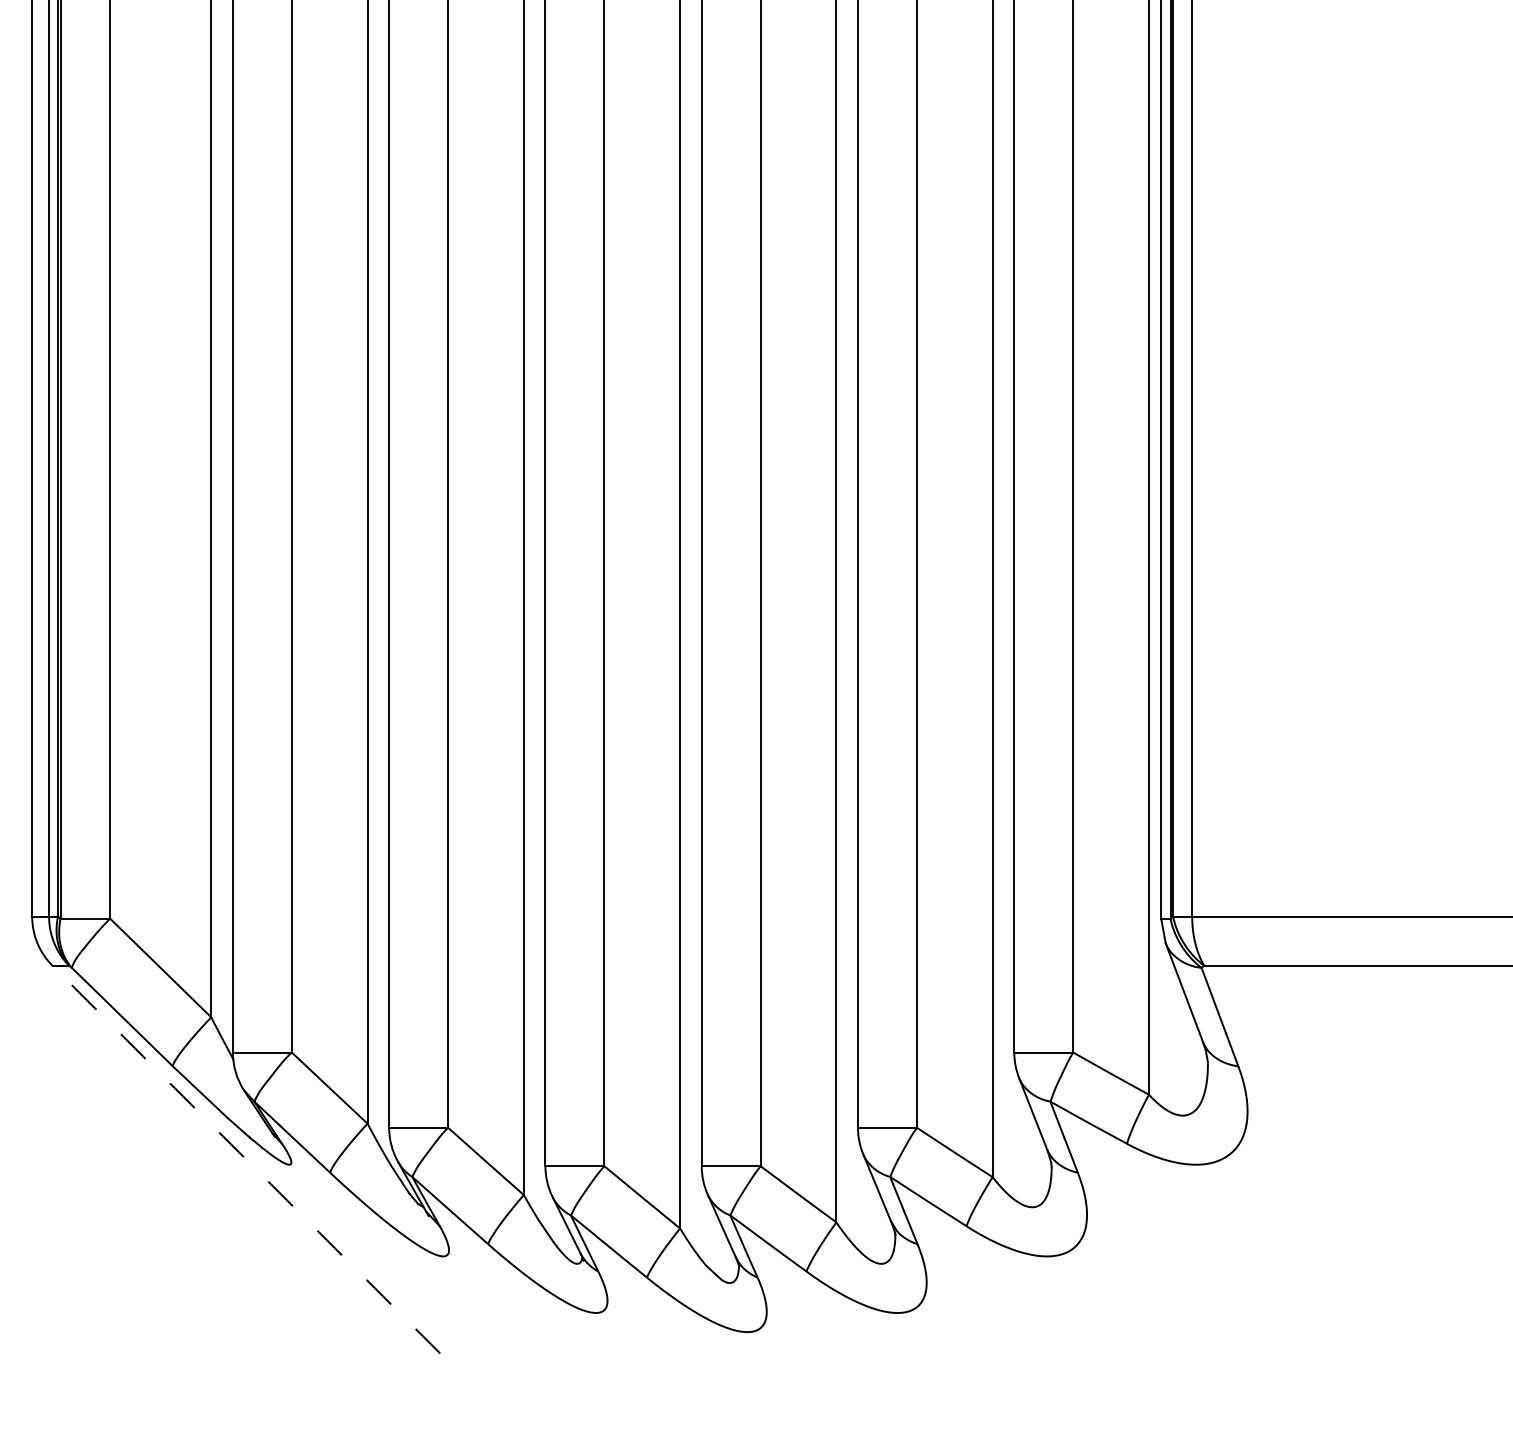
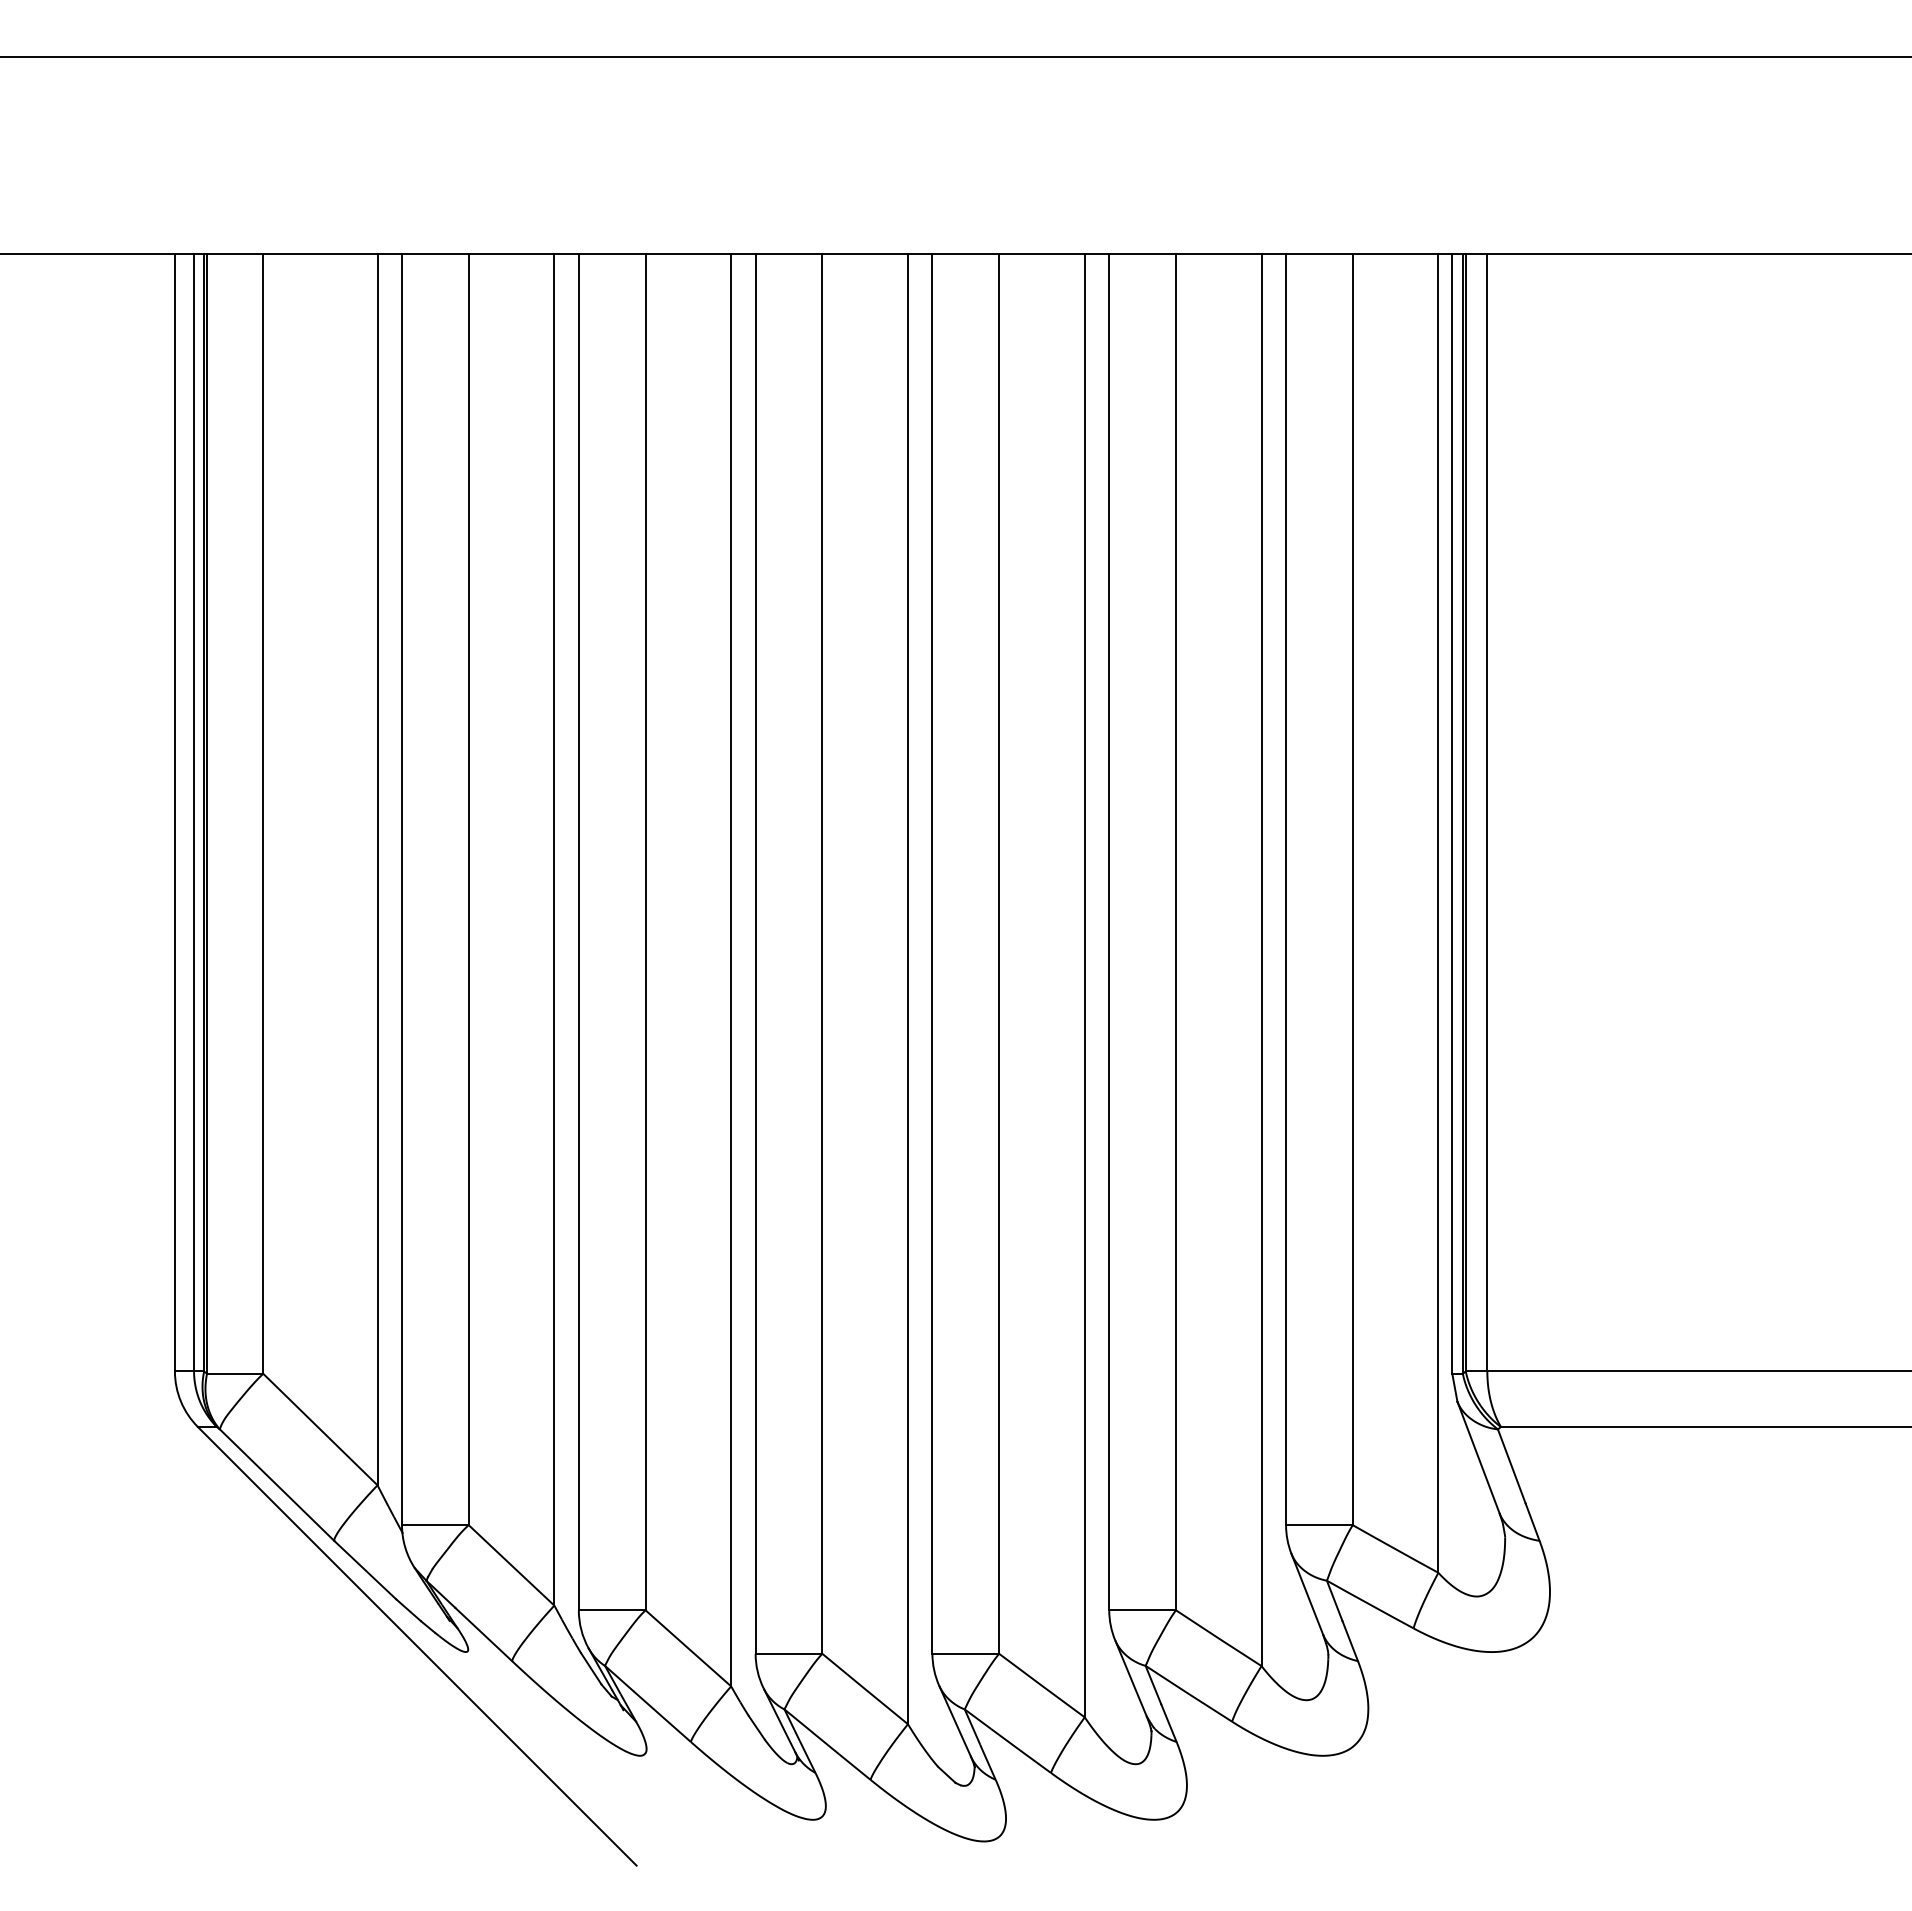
line: (245, 1159) -> (416, 1646), dashed -> solid

